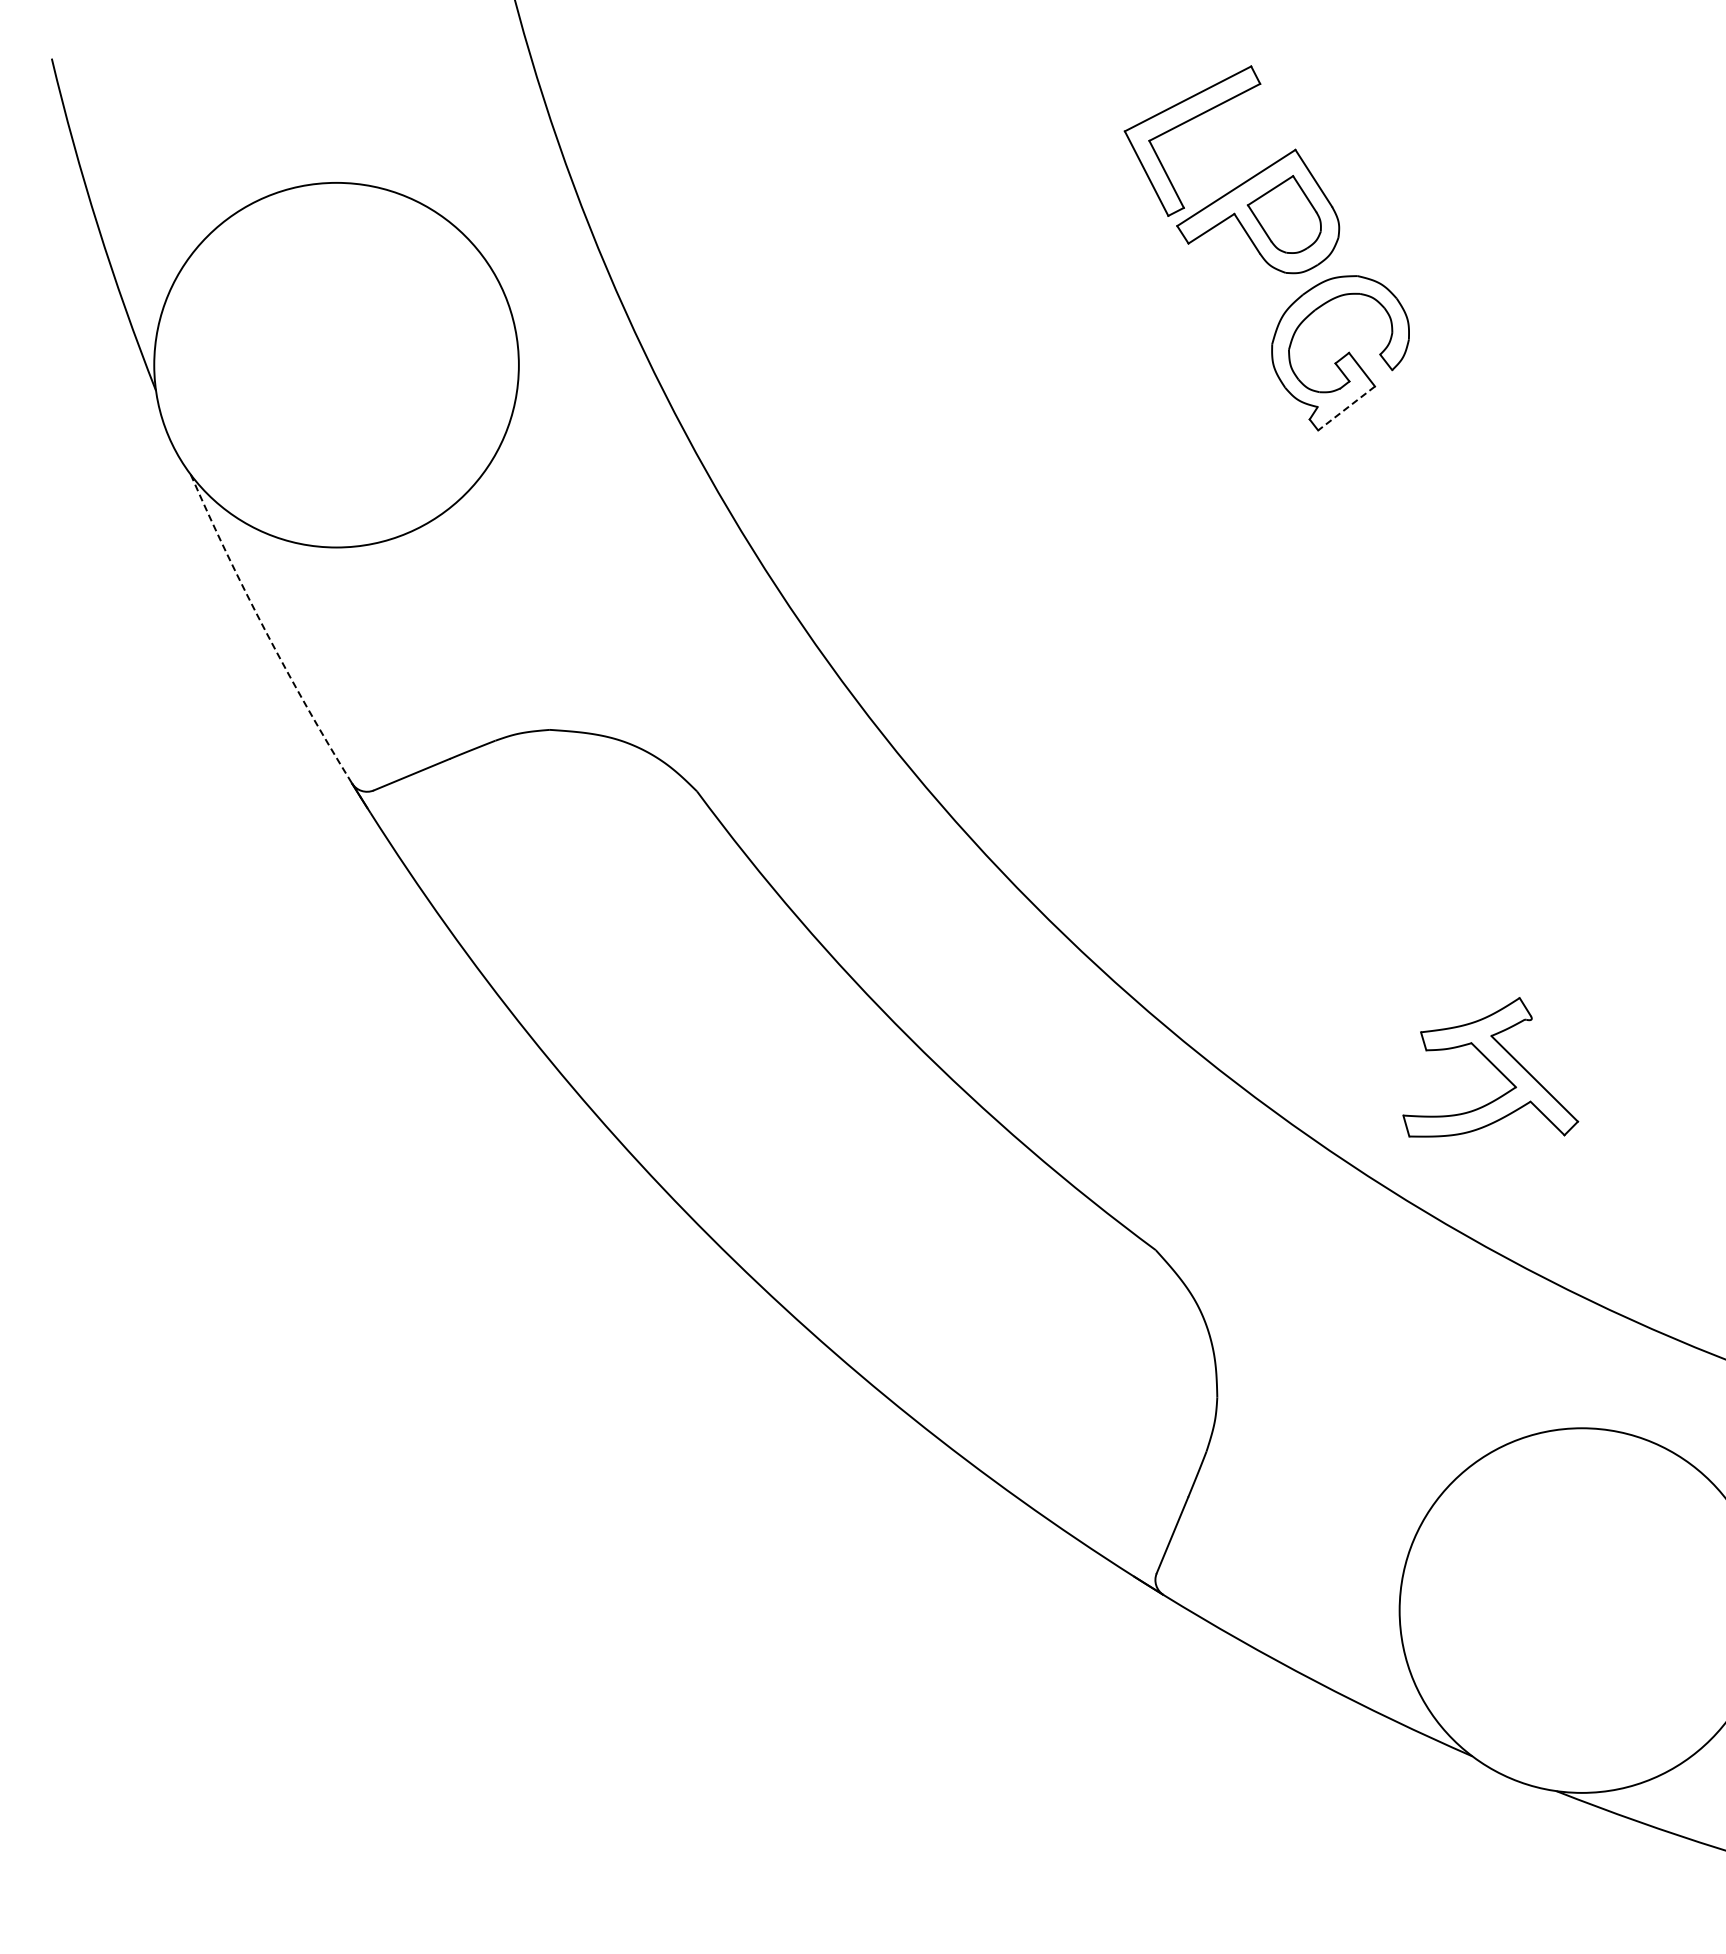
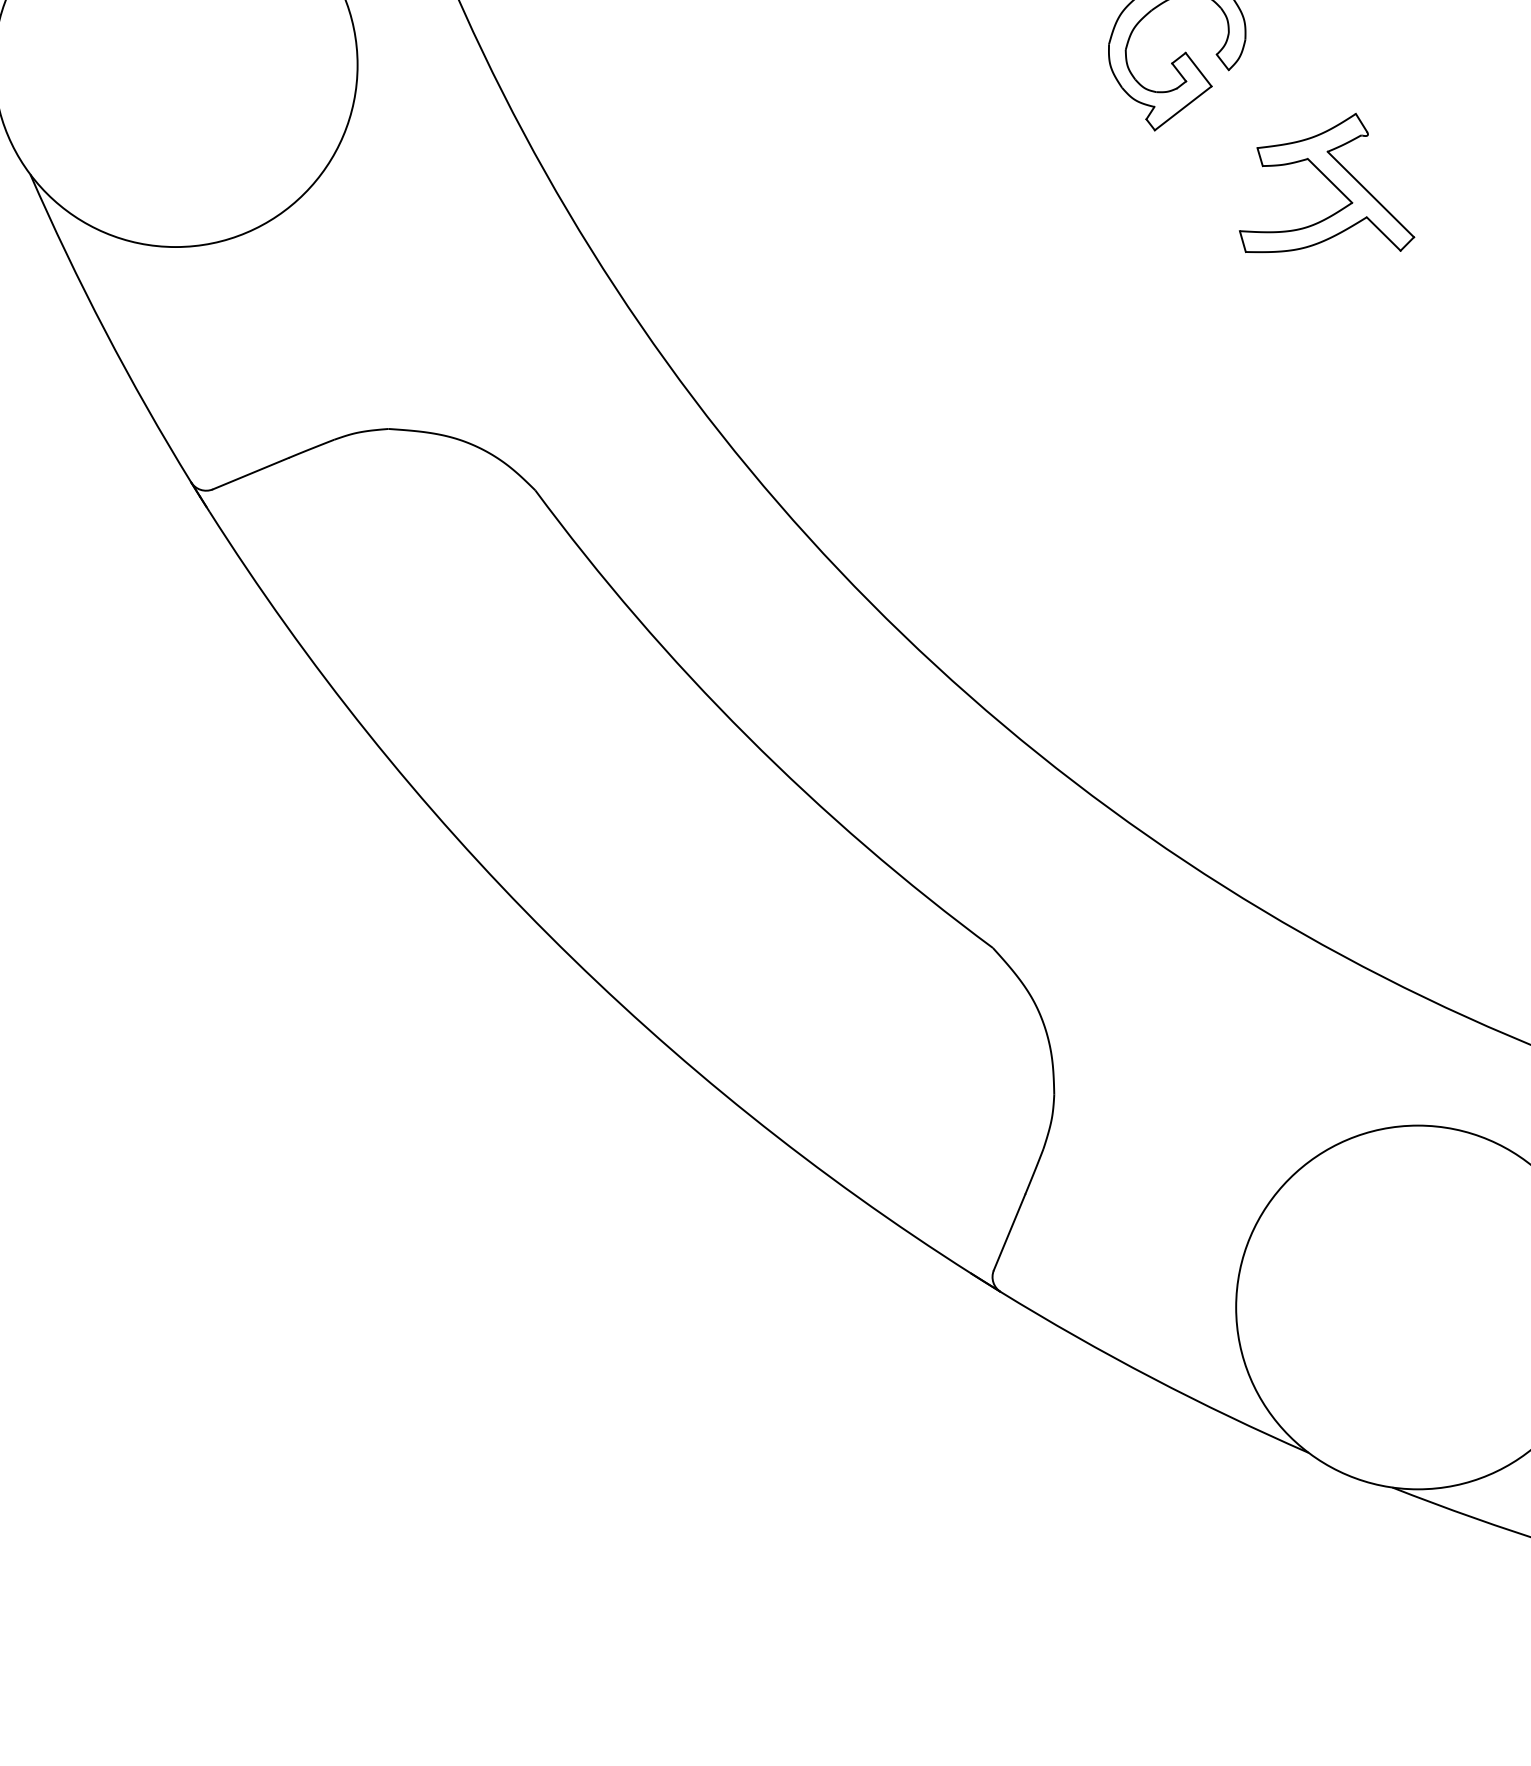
line: (1346, 408) -> (1183, 108), dashed -> solid
arc: (265, 631) -> (104, 330), dashed -> solid
part: (1490, 1067) -> (1326, 183), moved

